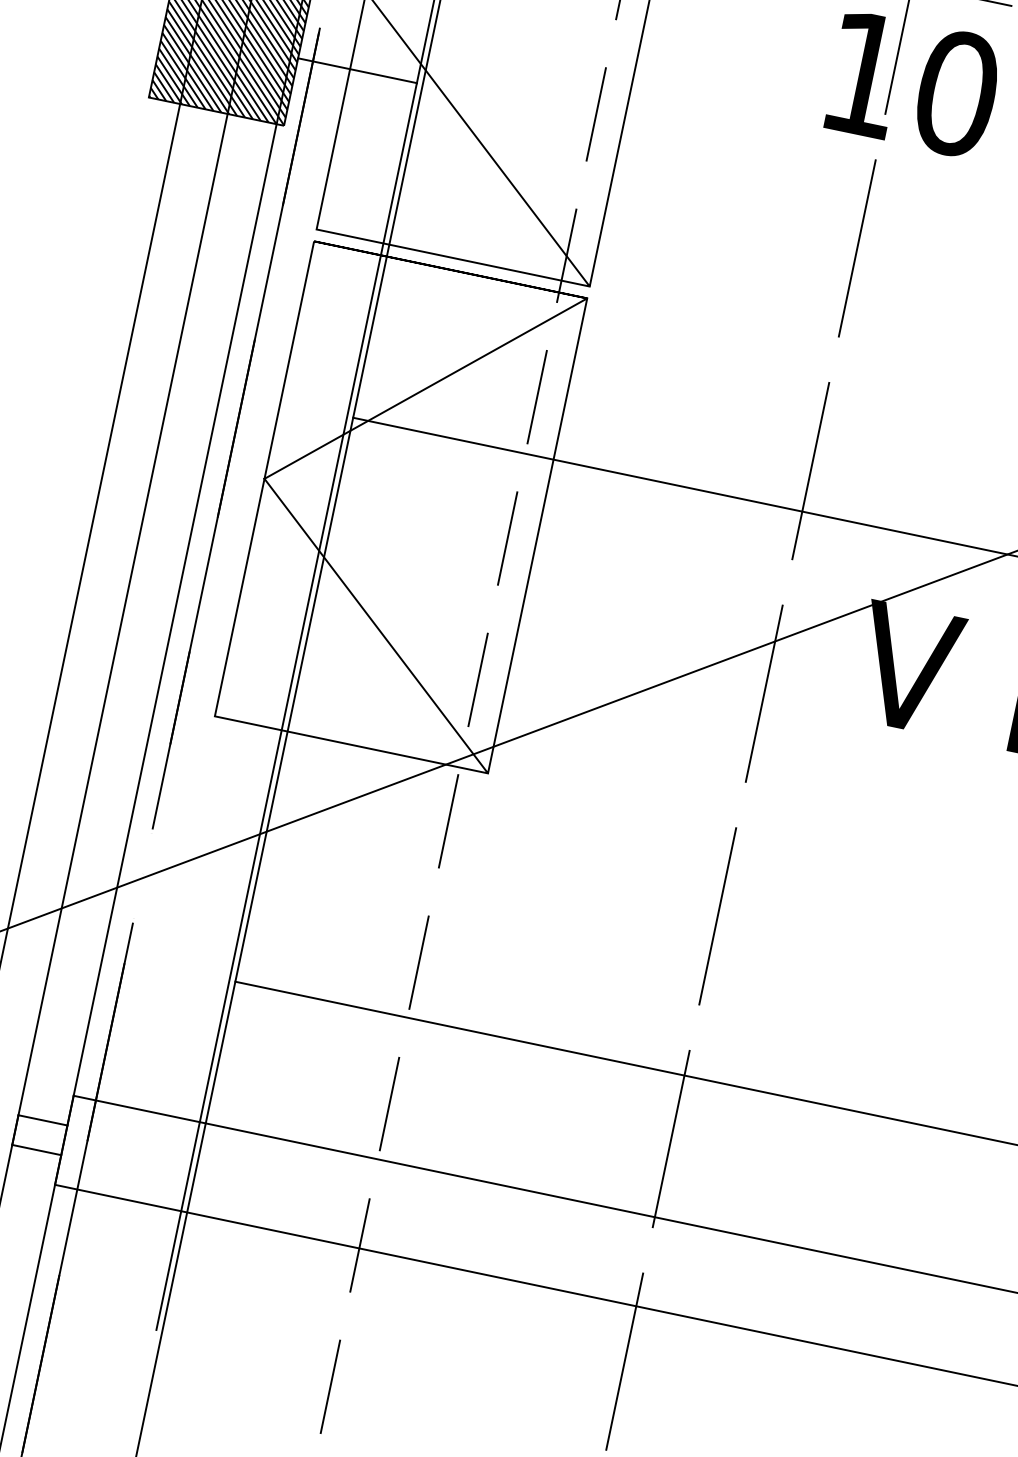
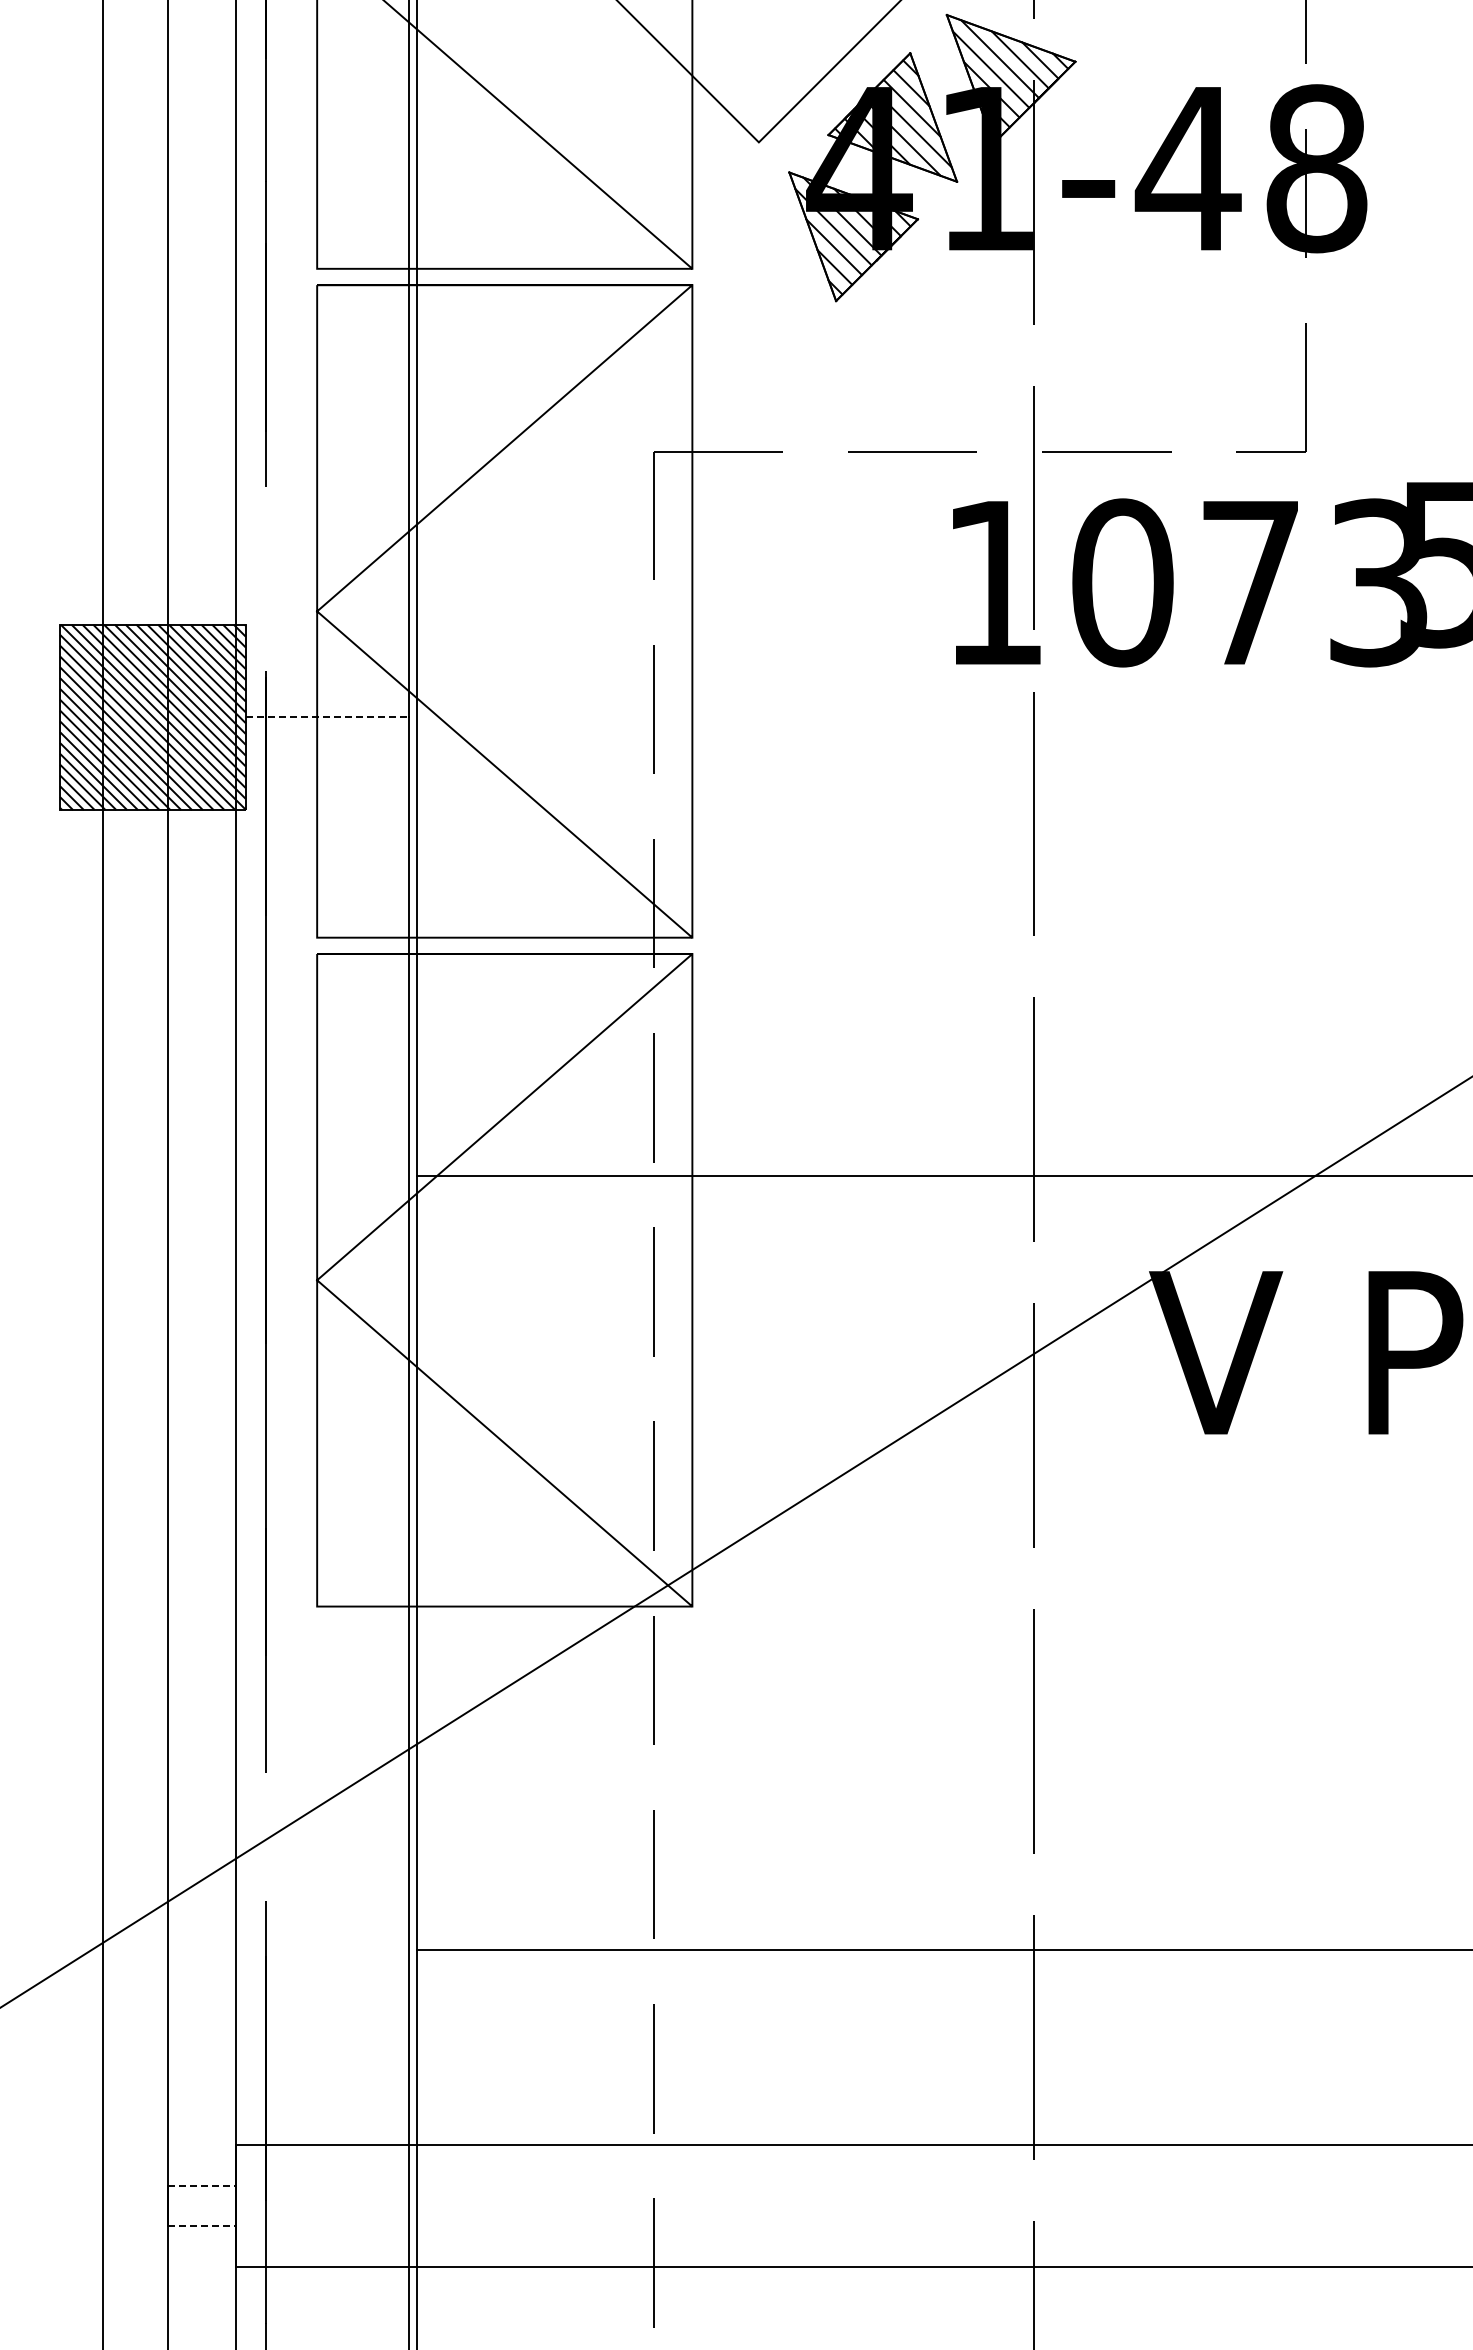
line: (357, 70) -> (327, 717), solid -> dashed
line: (42, 1120) -> (201, 2185), solid -> dashed
line: (36, 1150) -> (201, 2226), solid -> dashed

